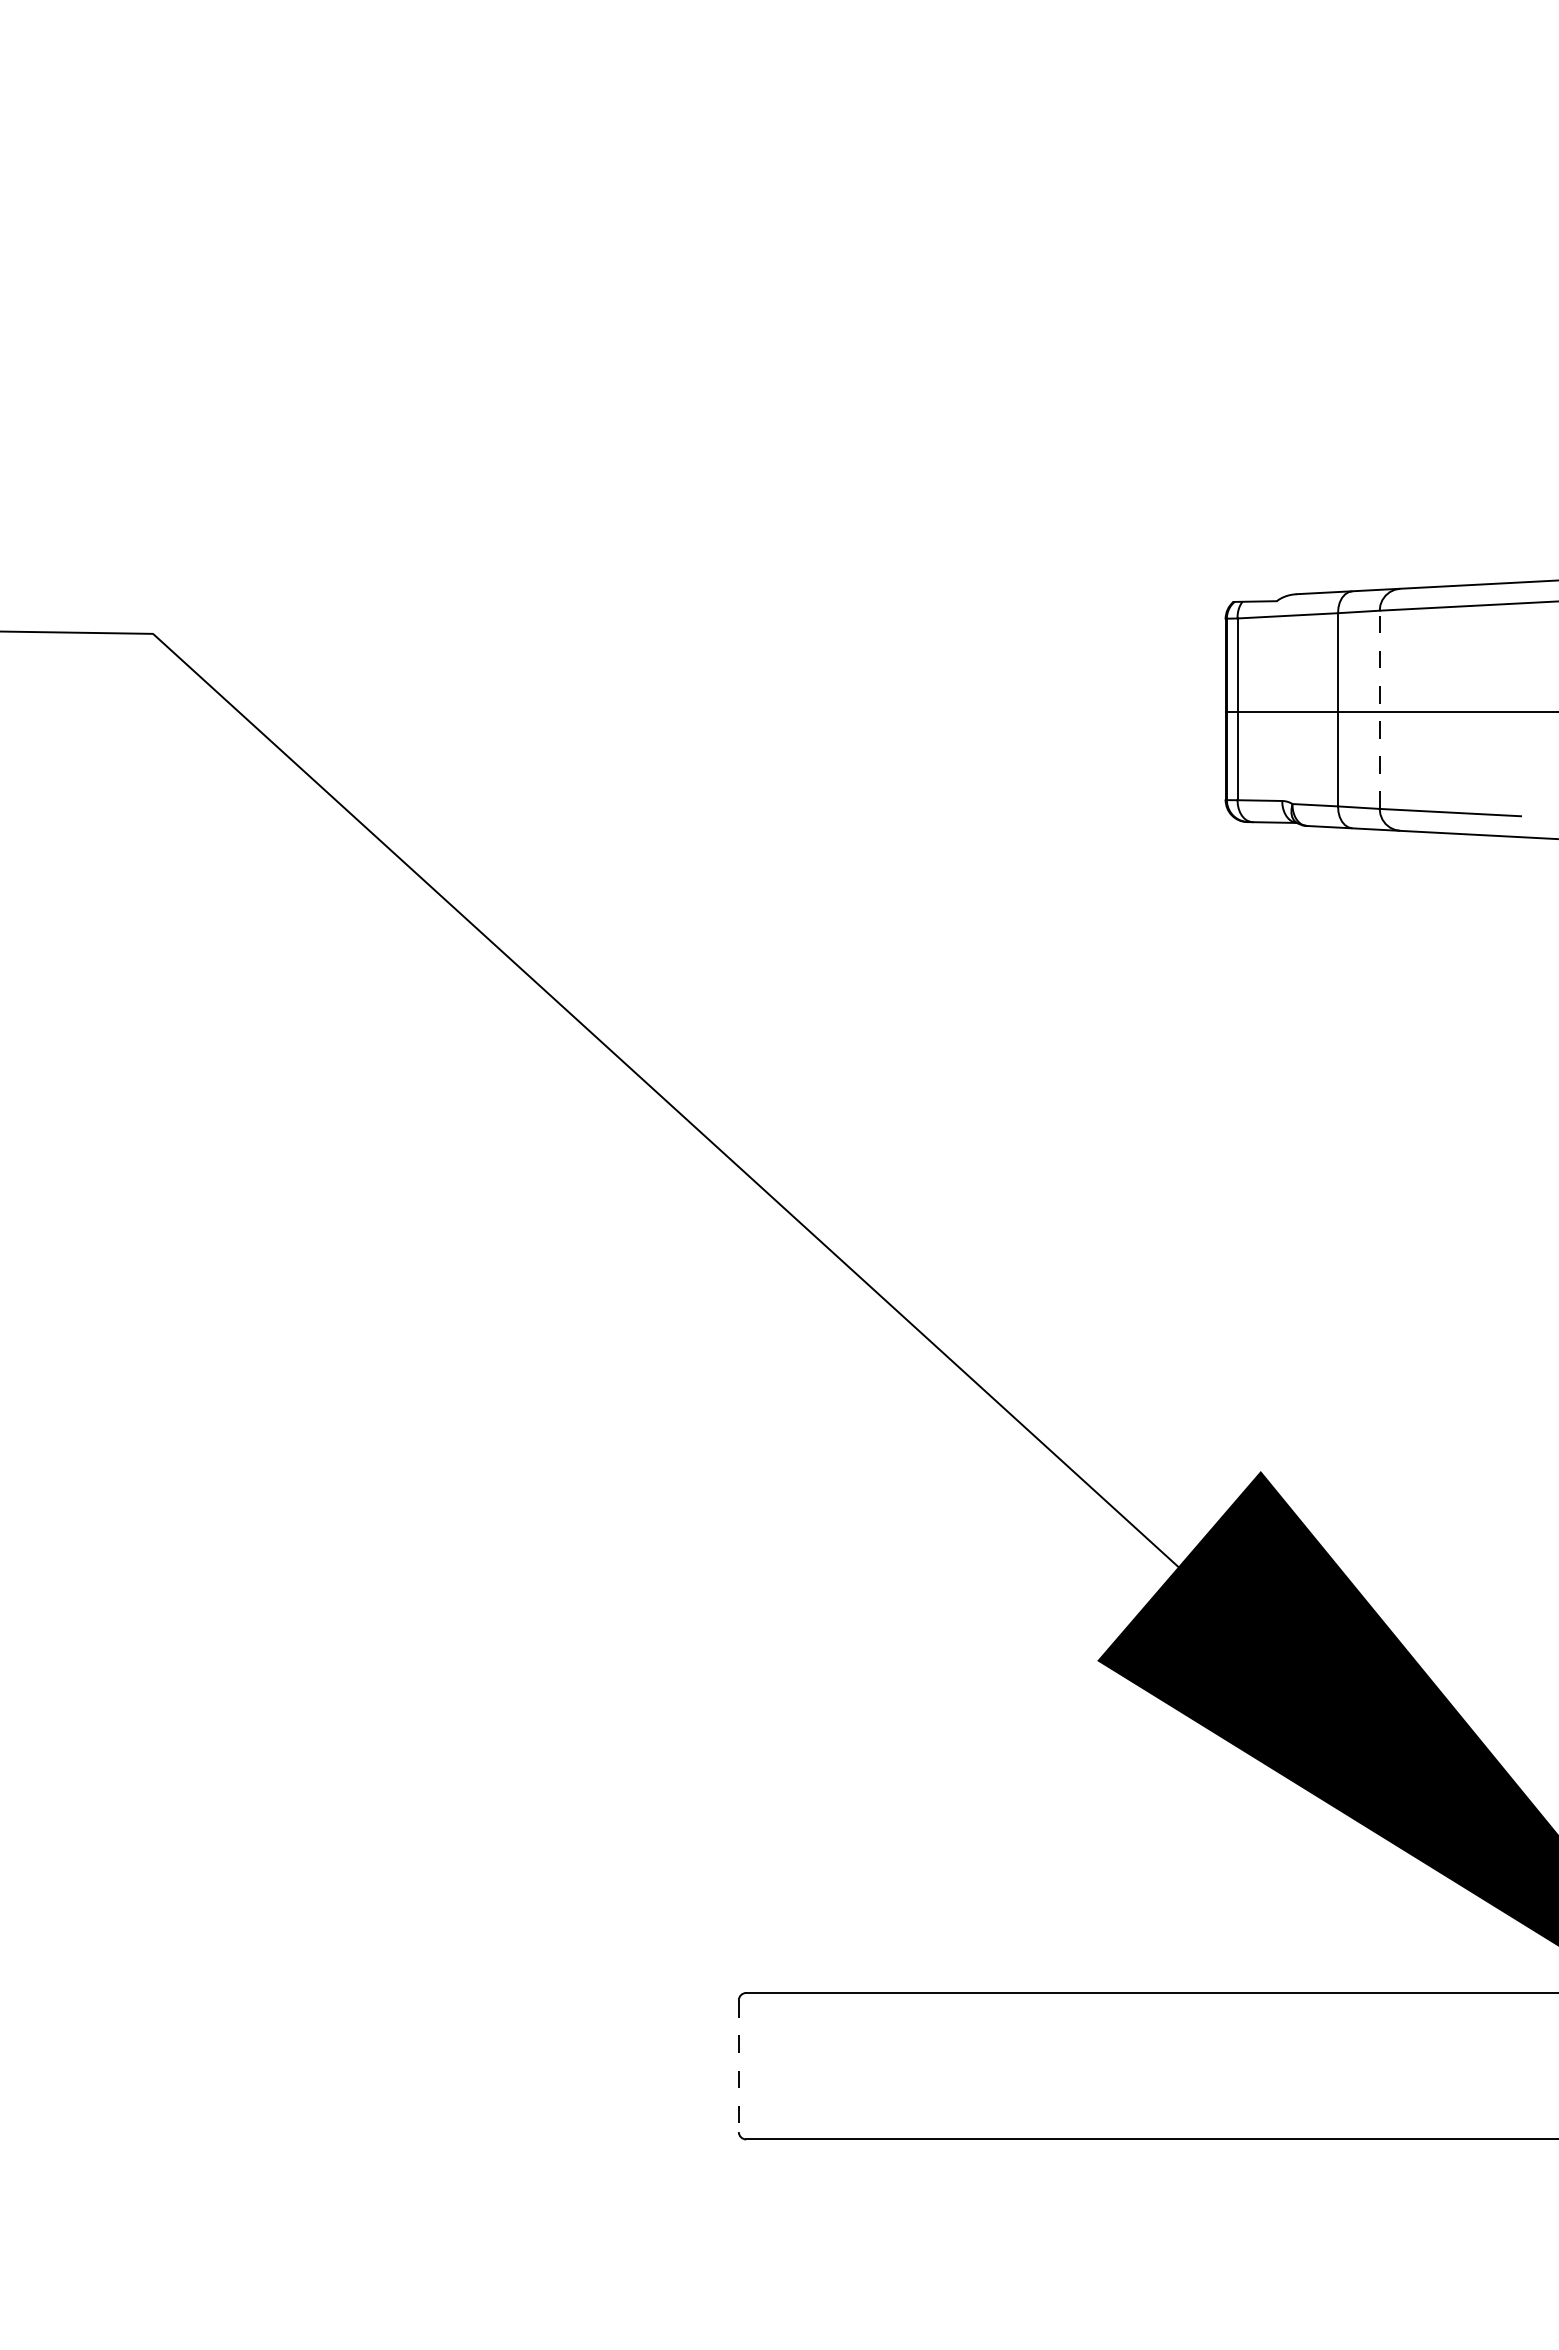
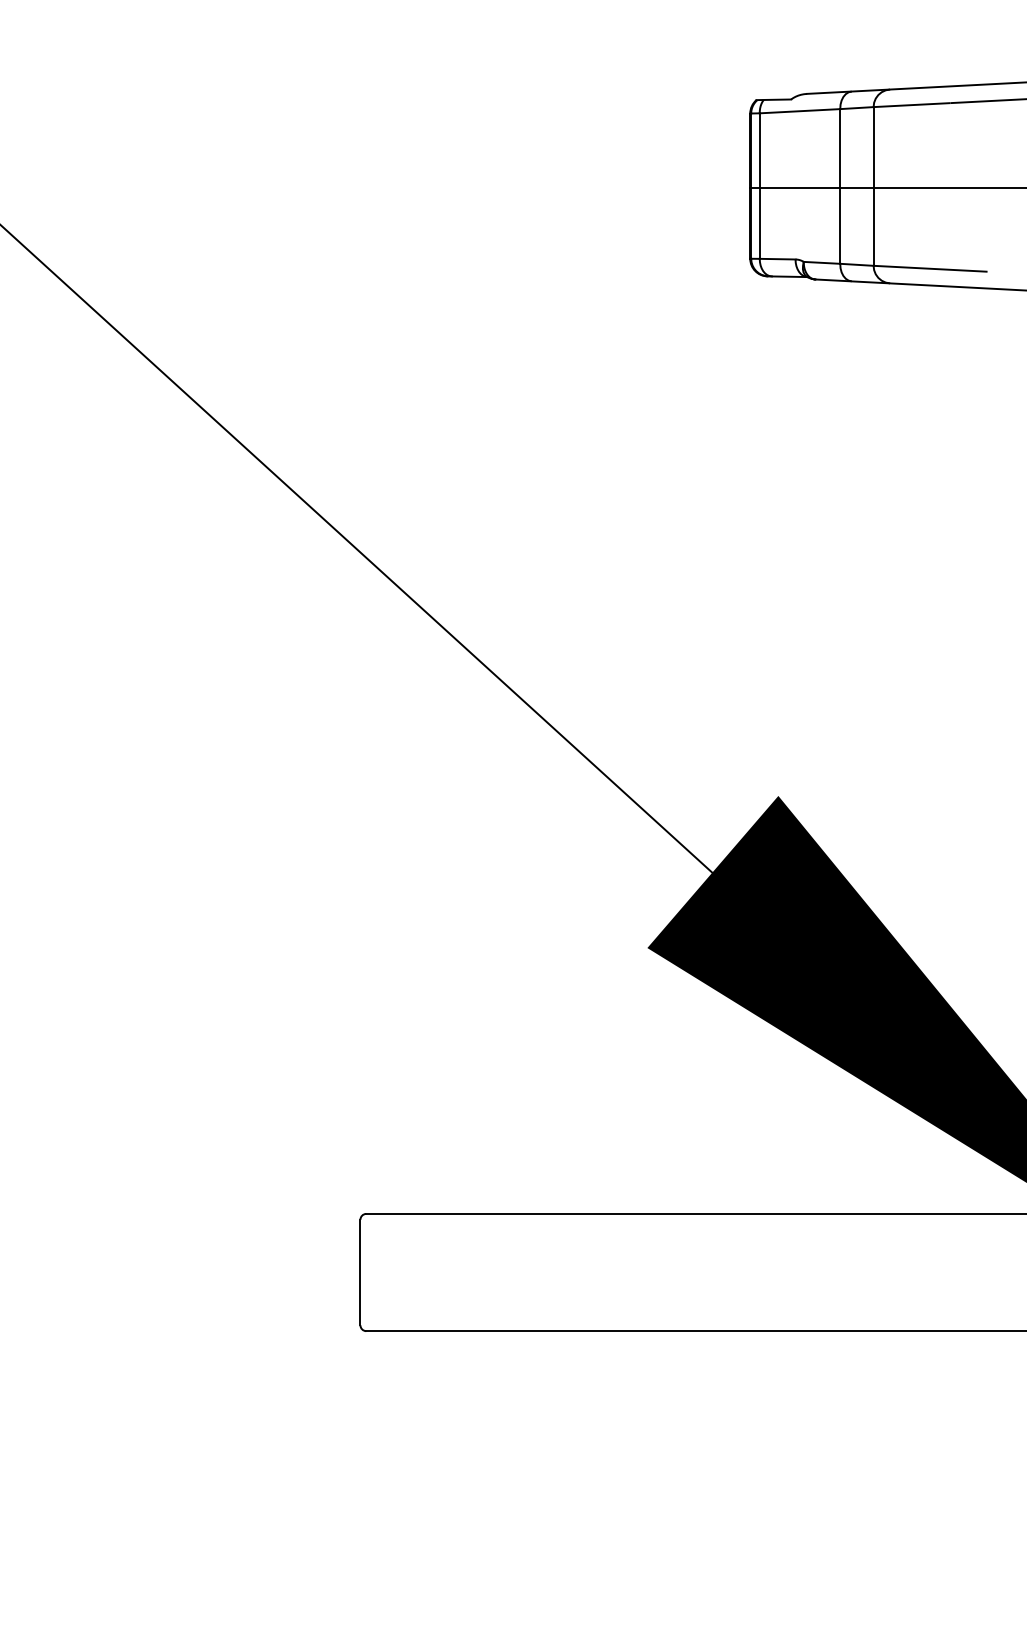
line: (1379, 709) -> (873, 186), dashed -> solid
line: (738, 2066) -> (360, 1272), dashed -> solid

